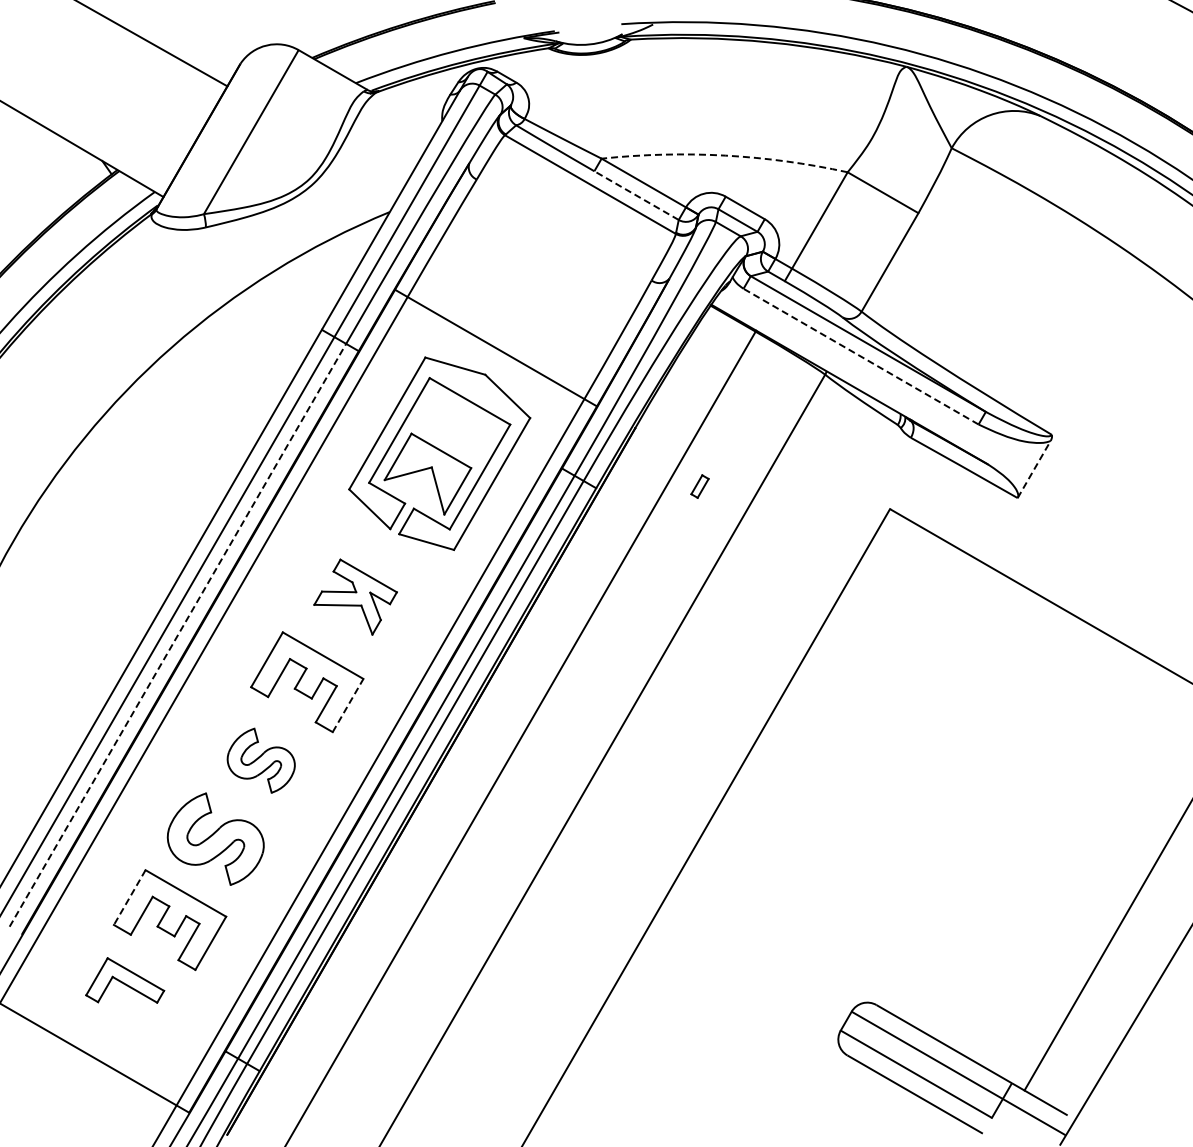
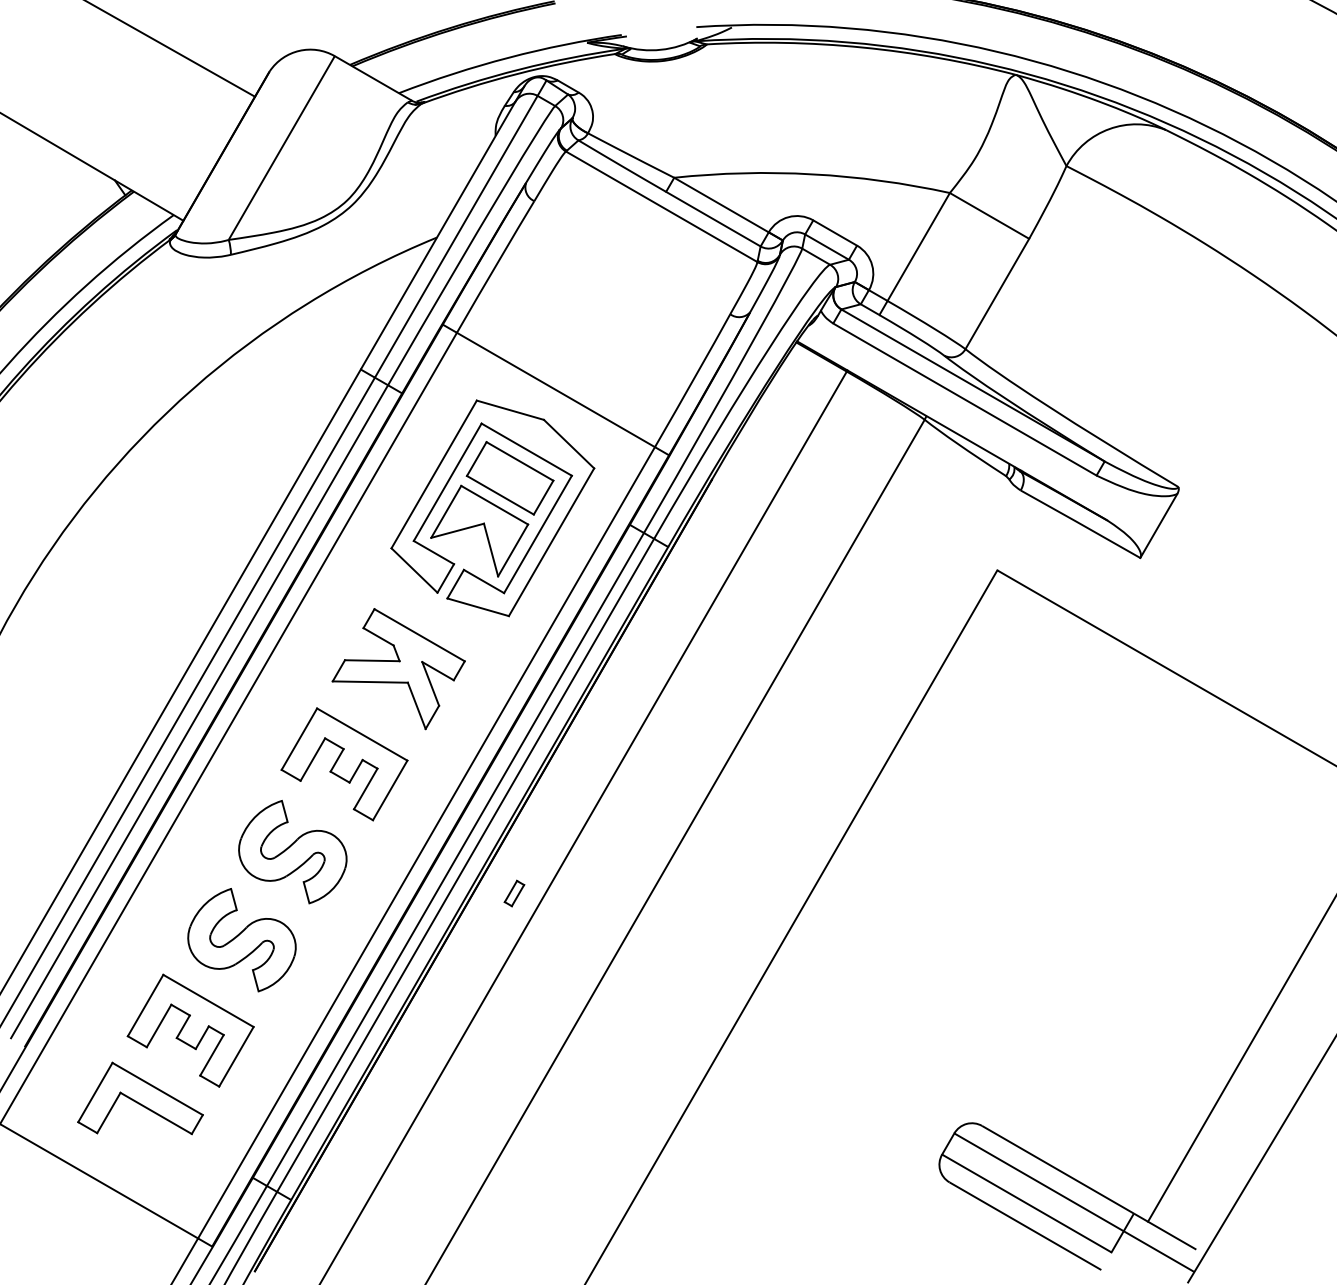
arc: (725, 155) -> (813, 174), dashed -> solid
line: (636, 195) -> (713, 219), dashed -> solid
line: (861, 356) -> (965, 399), dashed -> solid
part: (454, 426) -> (509, 477), added
line: (1034, 469) -> (1159, 525), dashed -> solid
part: (699, 486) -> (513, 893), moved
part: (355, 596) -> (398, 668), size x1.43
line: (177, 635) -> (199, 711), dashed -> solid
line: (348, 705) -> (390, 790), dashed -> solid
part: (261, 760) -> (293, 851), size x1.43
line: (129, 897) -> (145, 1005), dashed -> solid
part: (124, 980) -> (139, 1098), size x1.43

